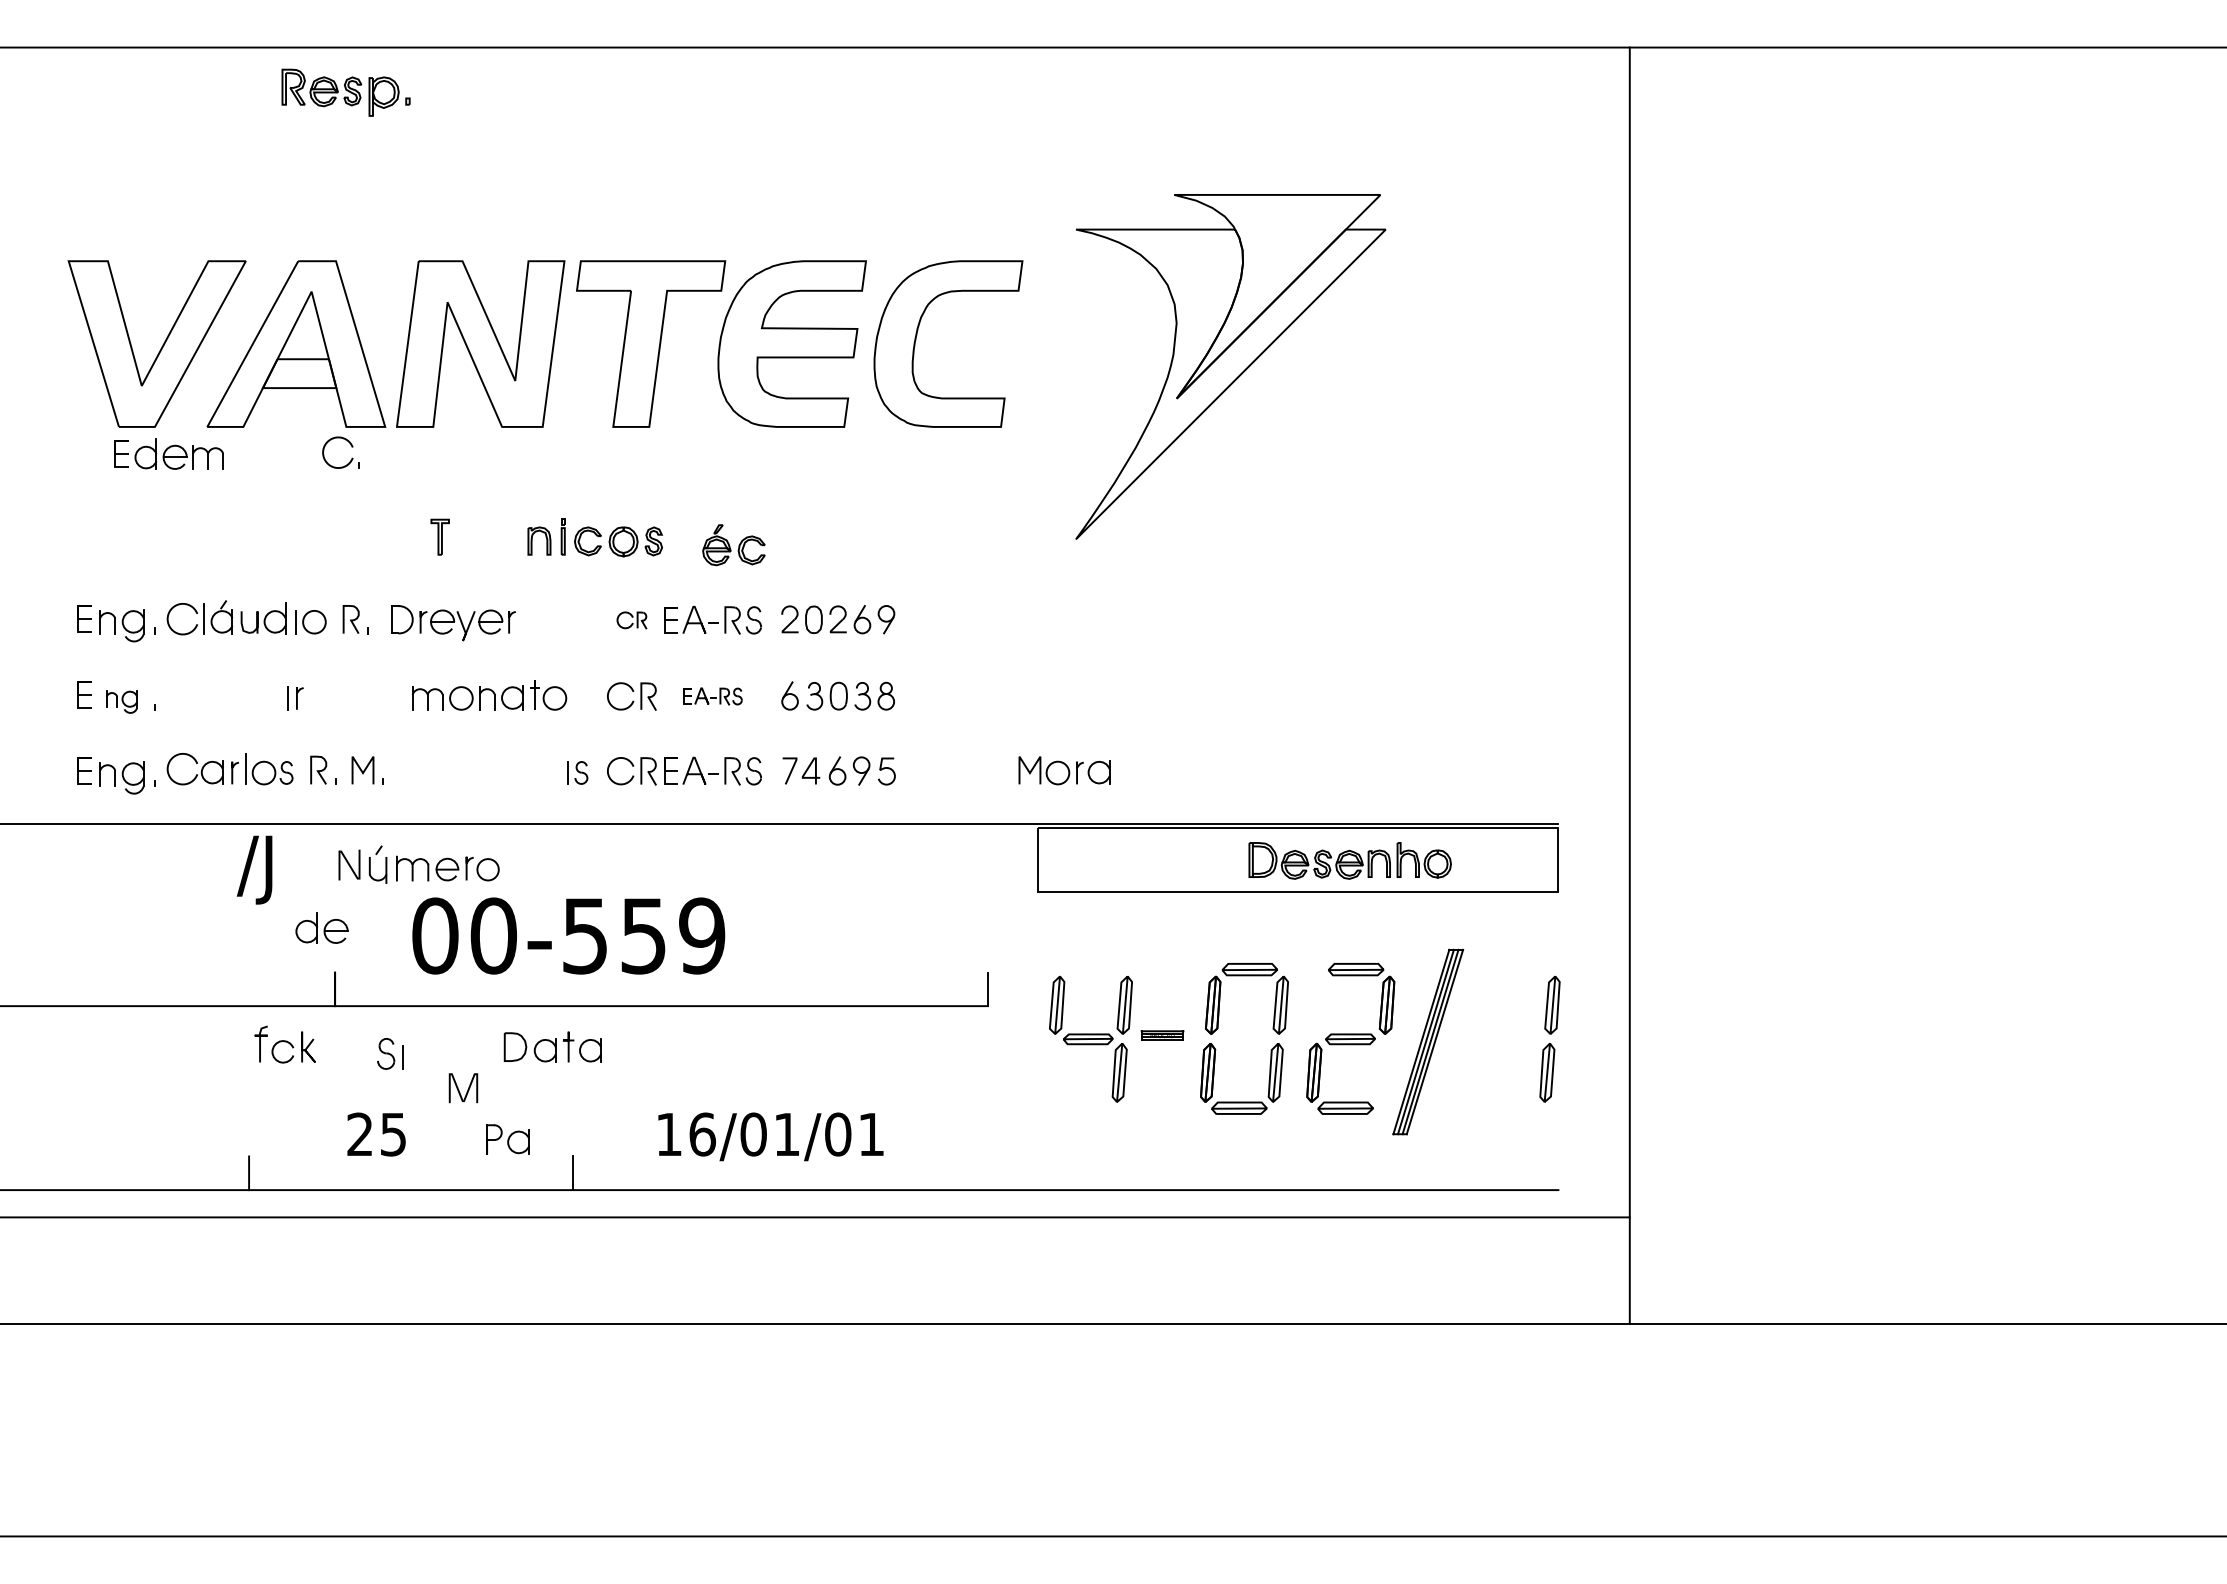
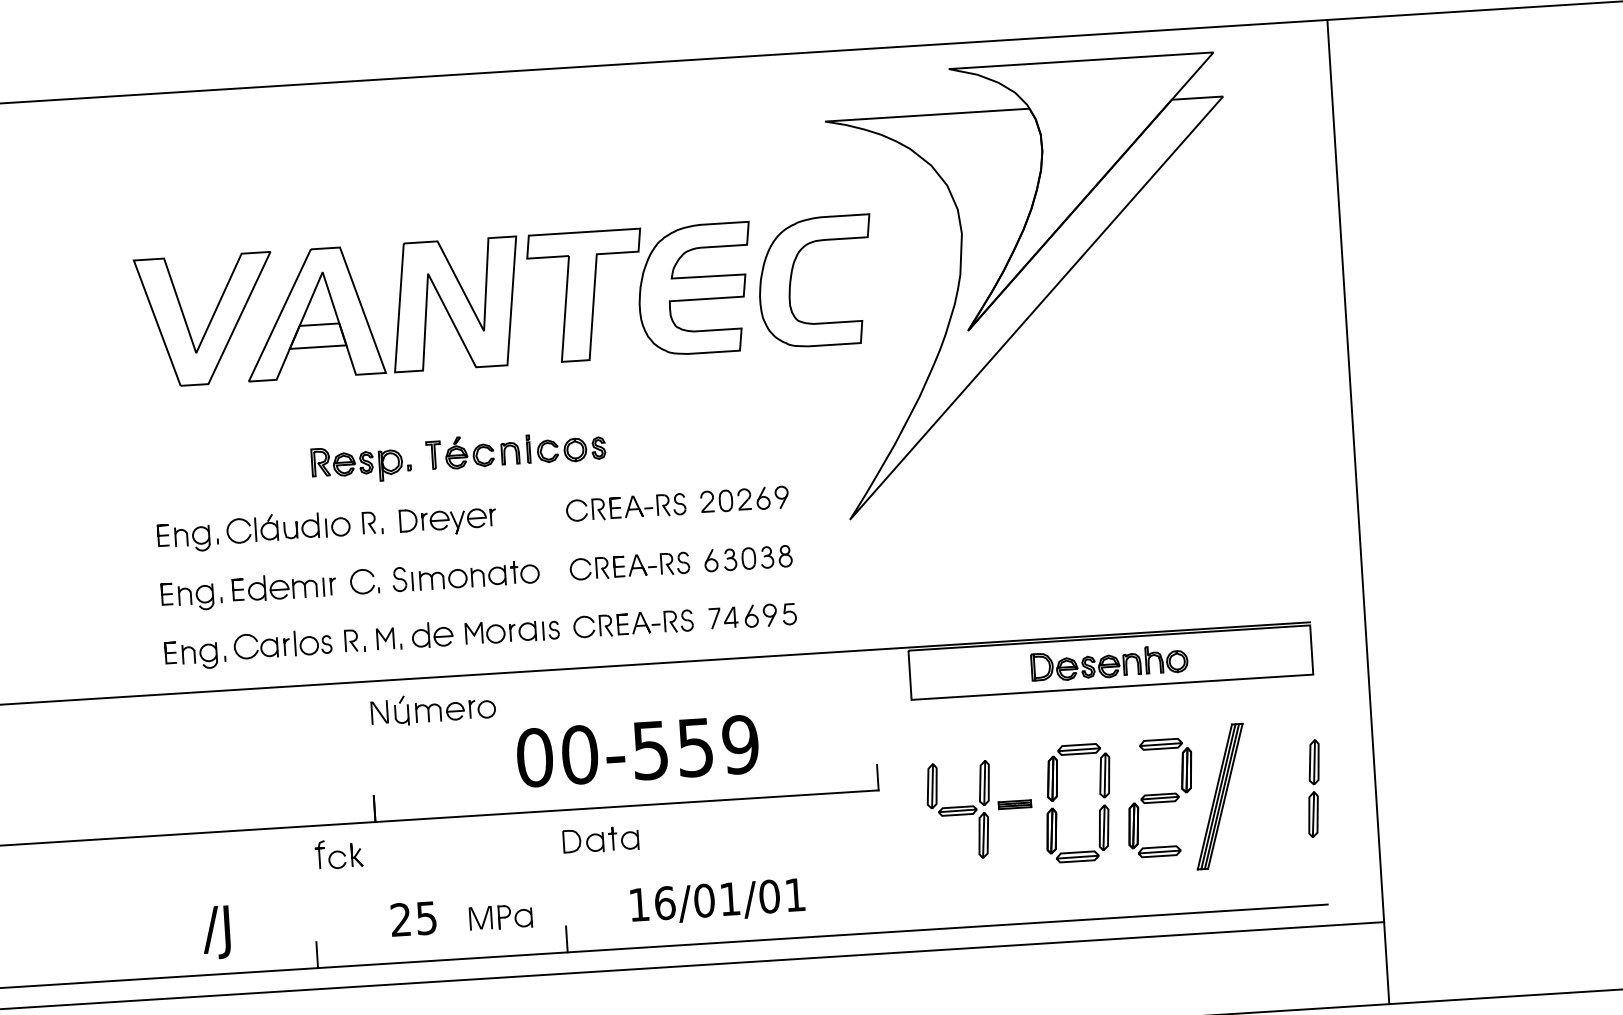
part: (345, 92) -> (360, 463), moved
part: (1230, 366) -> (1034, 285), size x1.67
part: (351, 447) -> (372, 577), moved
part: (168, 453) -> (274, 587), moved
part: (733, 545) -> (469, 452), moved
part: (631, 620) -> (585, 510), size x1.67
part: (712, 696) -> (651, 564), size x1.67
part: (121, 701) -> (195, 597), size x1.43
part: (1064, 770) -> (500, 631), moved
part: (1349, 860) -> (1109, 663), moved
text: (254, 869) -> (216, 932), moved
part: (321, 927) -> (432, 634), moved
text: (568, 935) -> (637, 750), moved
part: (552, 1046) -> (600, 839), moved
part: (390, 1053) -> (403, 579), moved
curve: (467, 1089) -> (484, 919), moved

